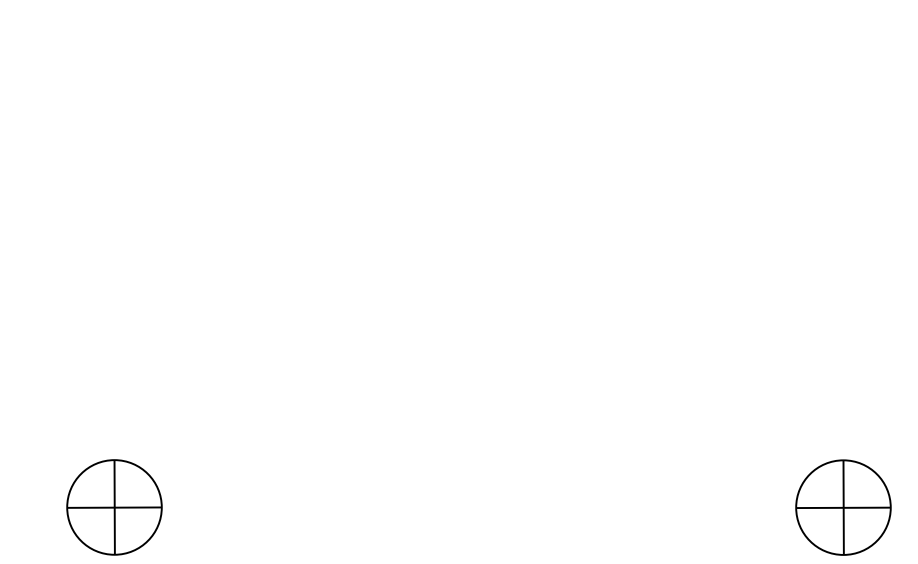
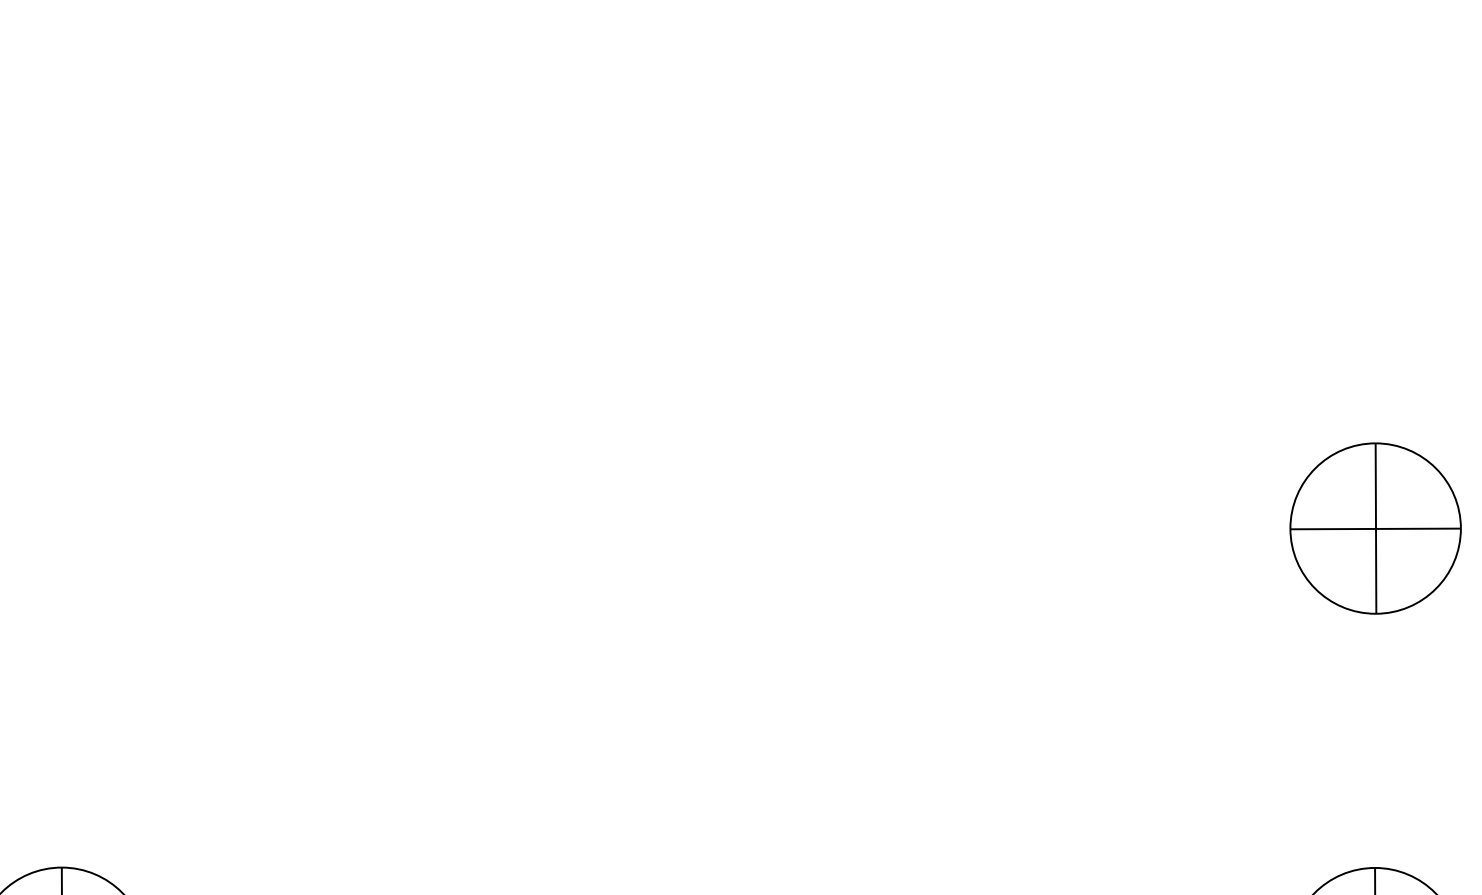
part: (843, 271) -> (1375, 527), added

